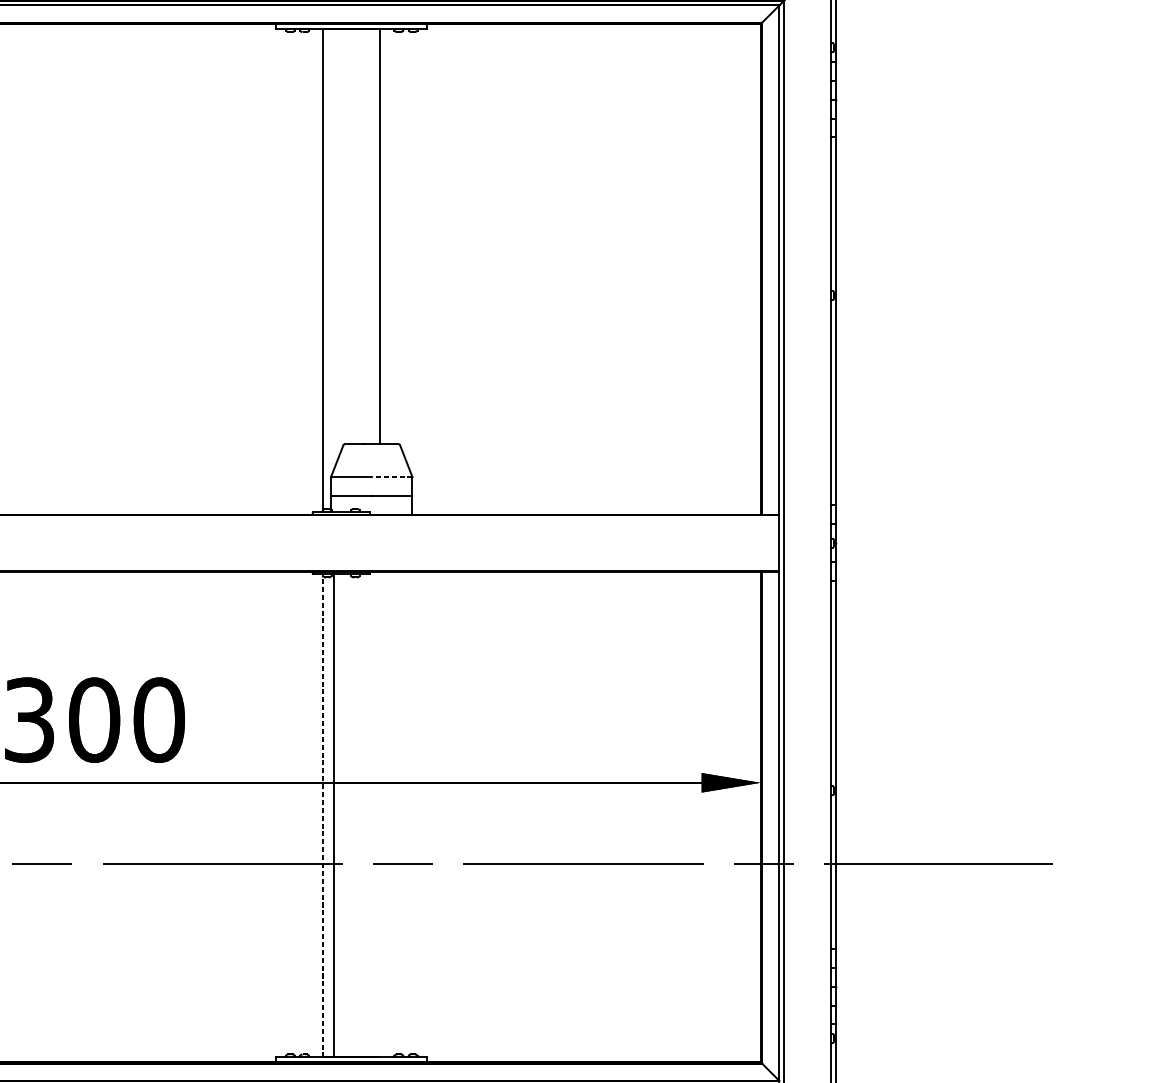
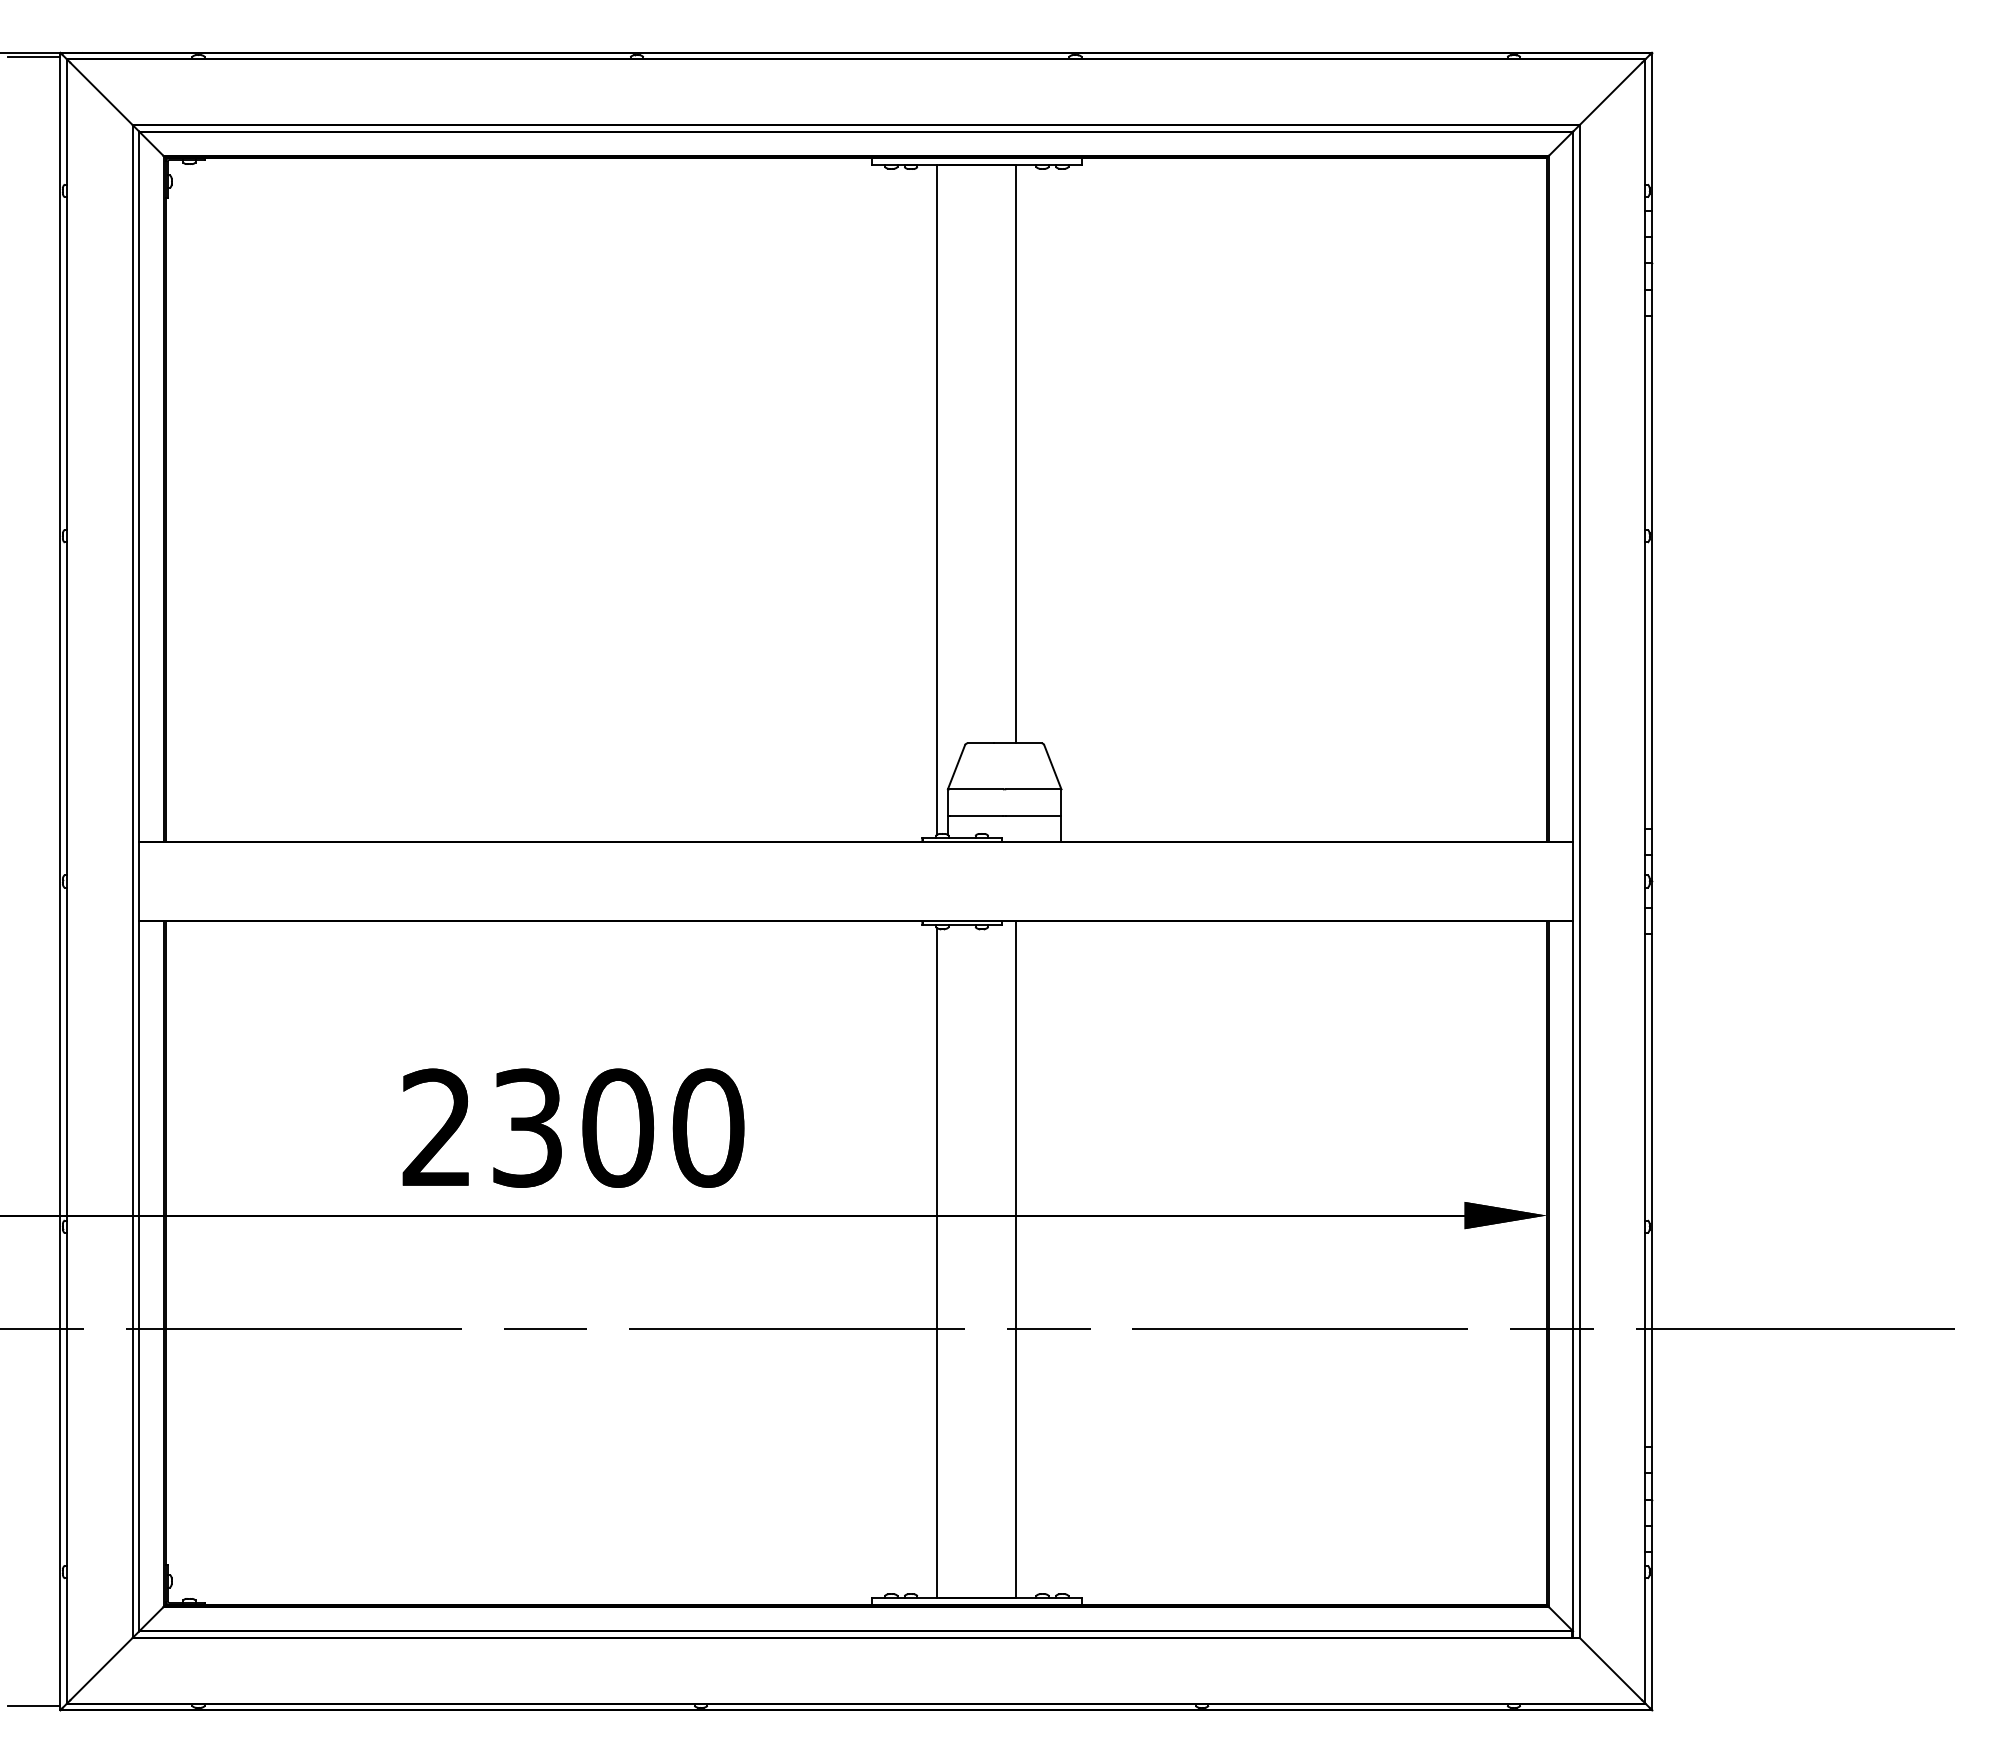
line: (392, 477) -> (1033, 789), dashed -> solid
line: (334, 814) -> (1016, 1259), moved
line: (323, 816) -> (937, 1262), dashed -> solid

